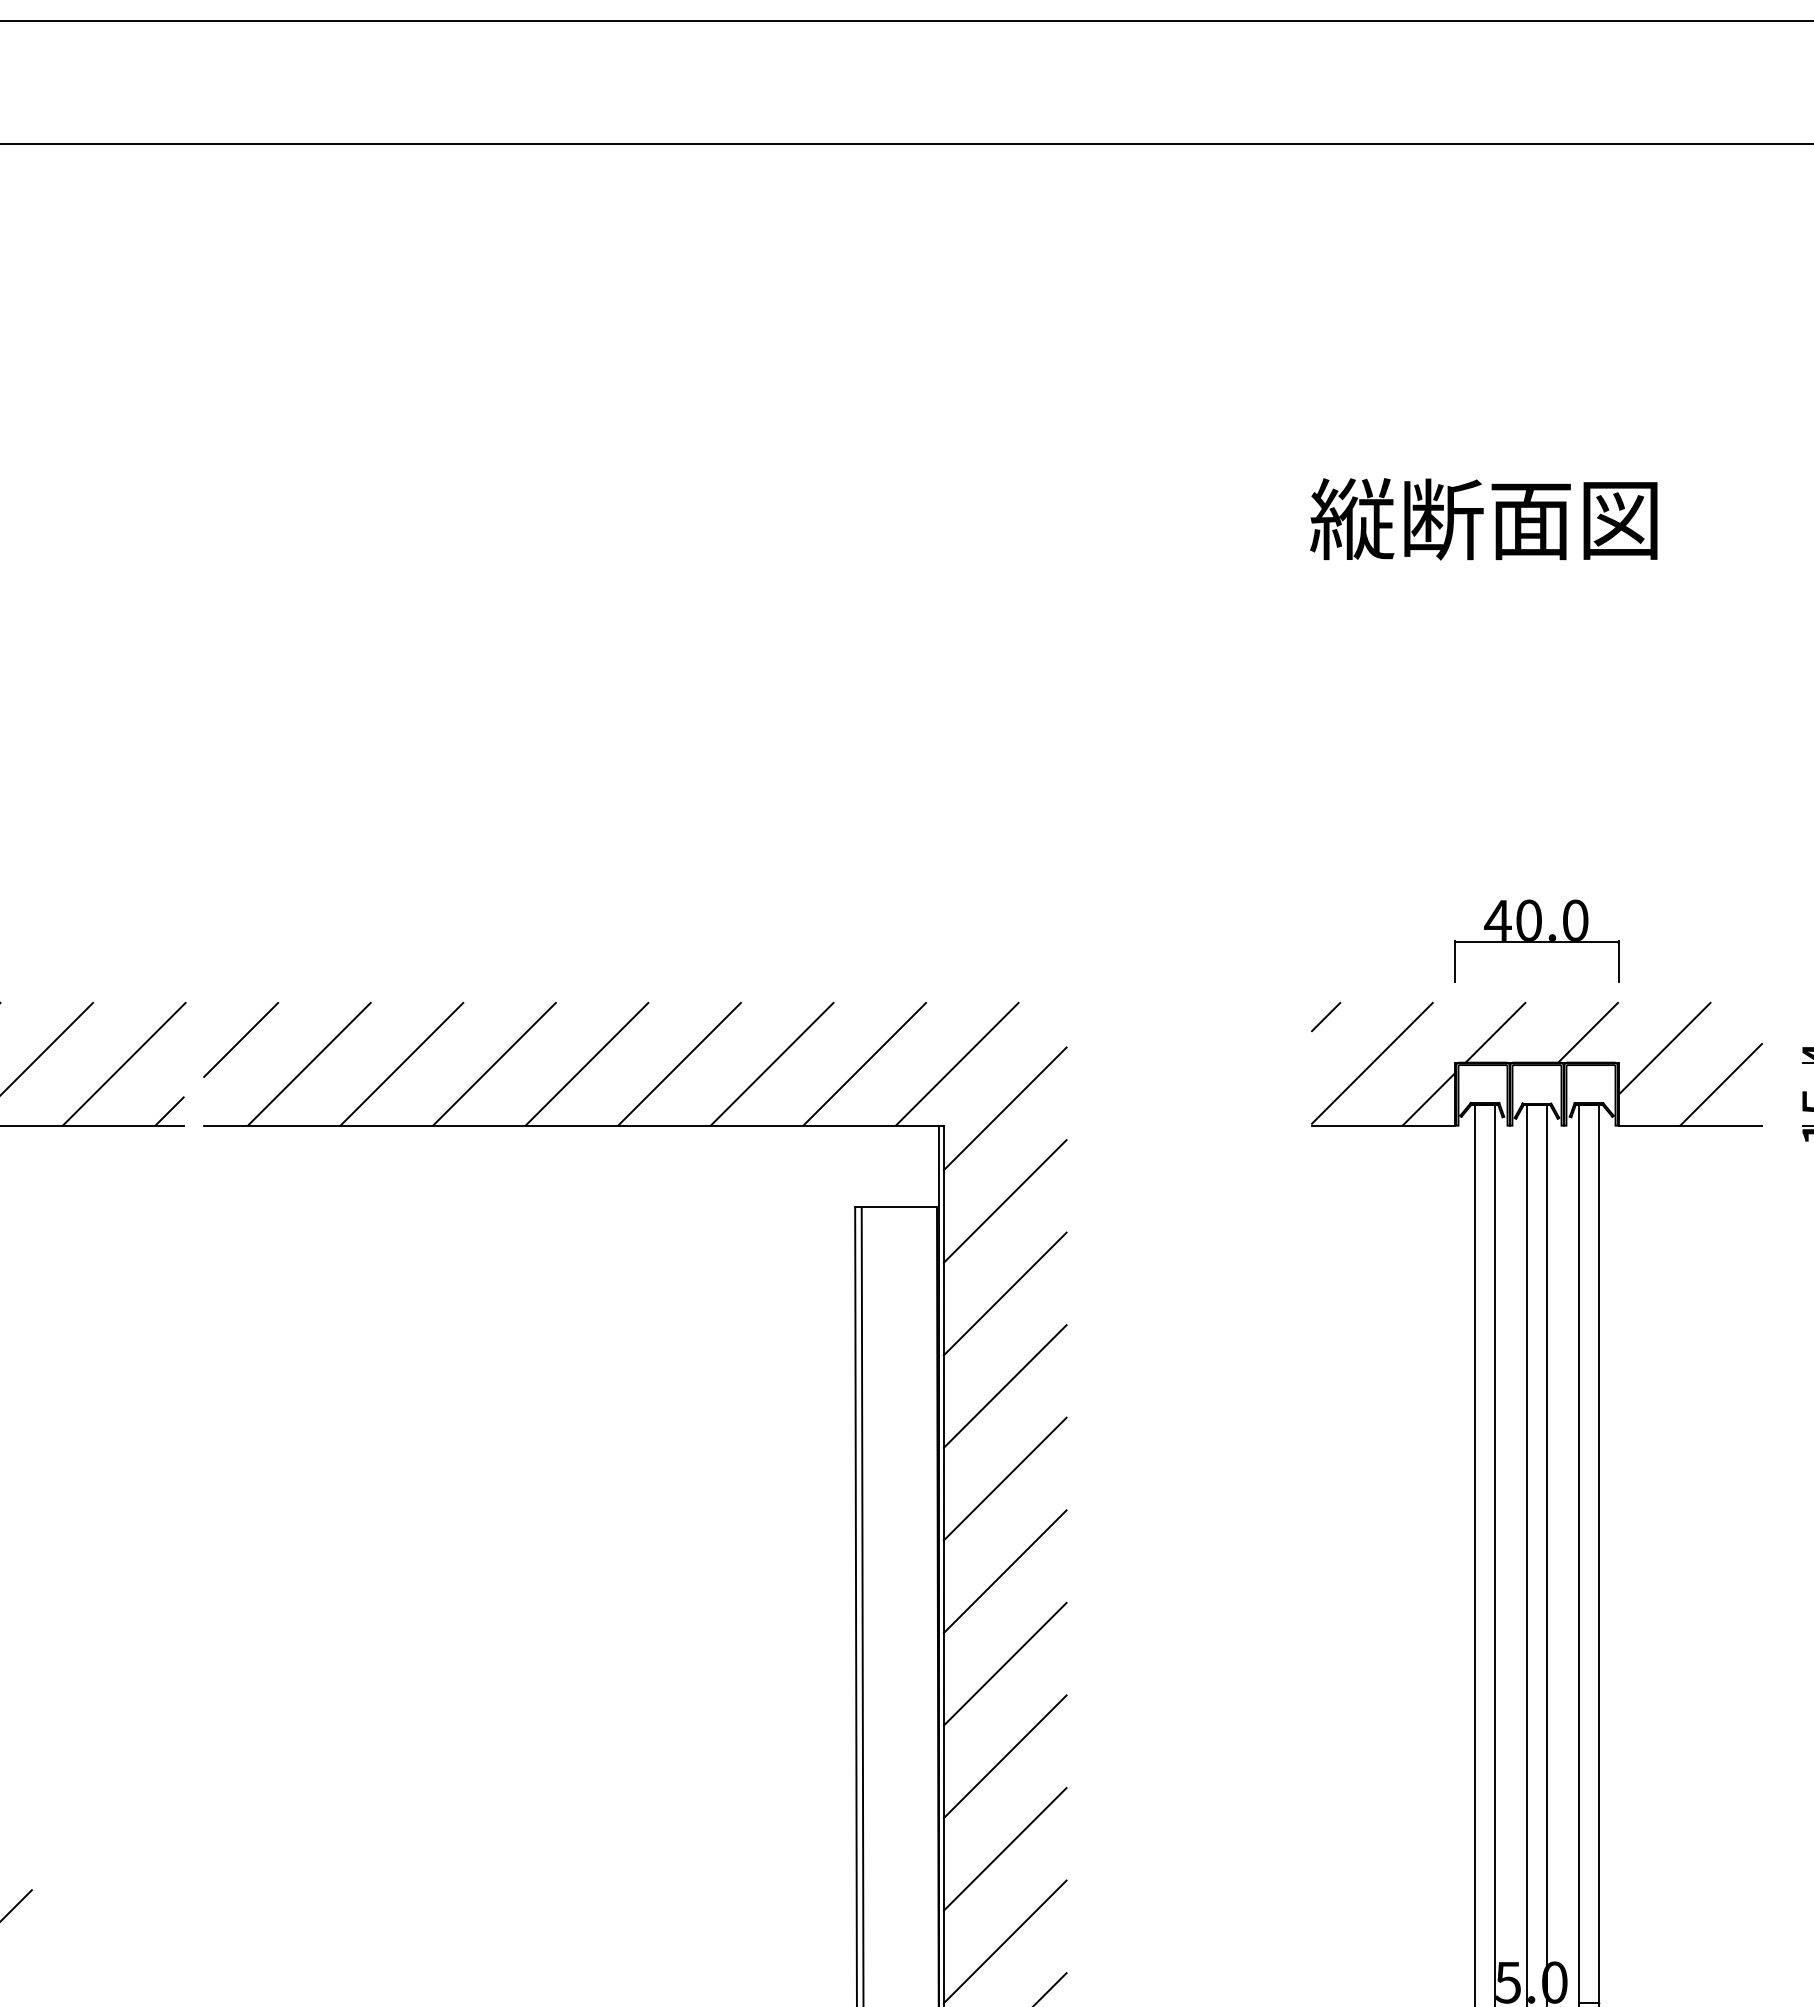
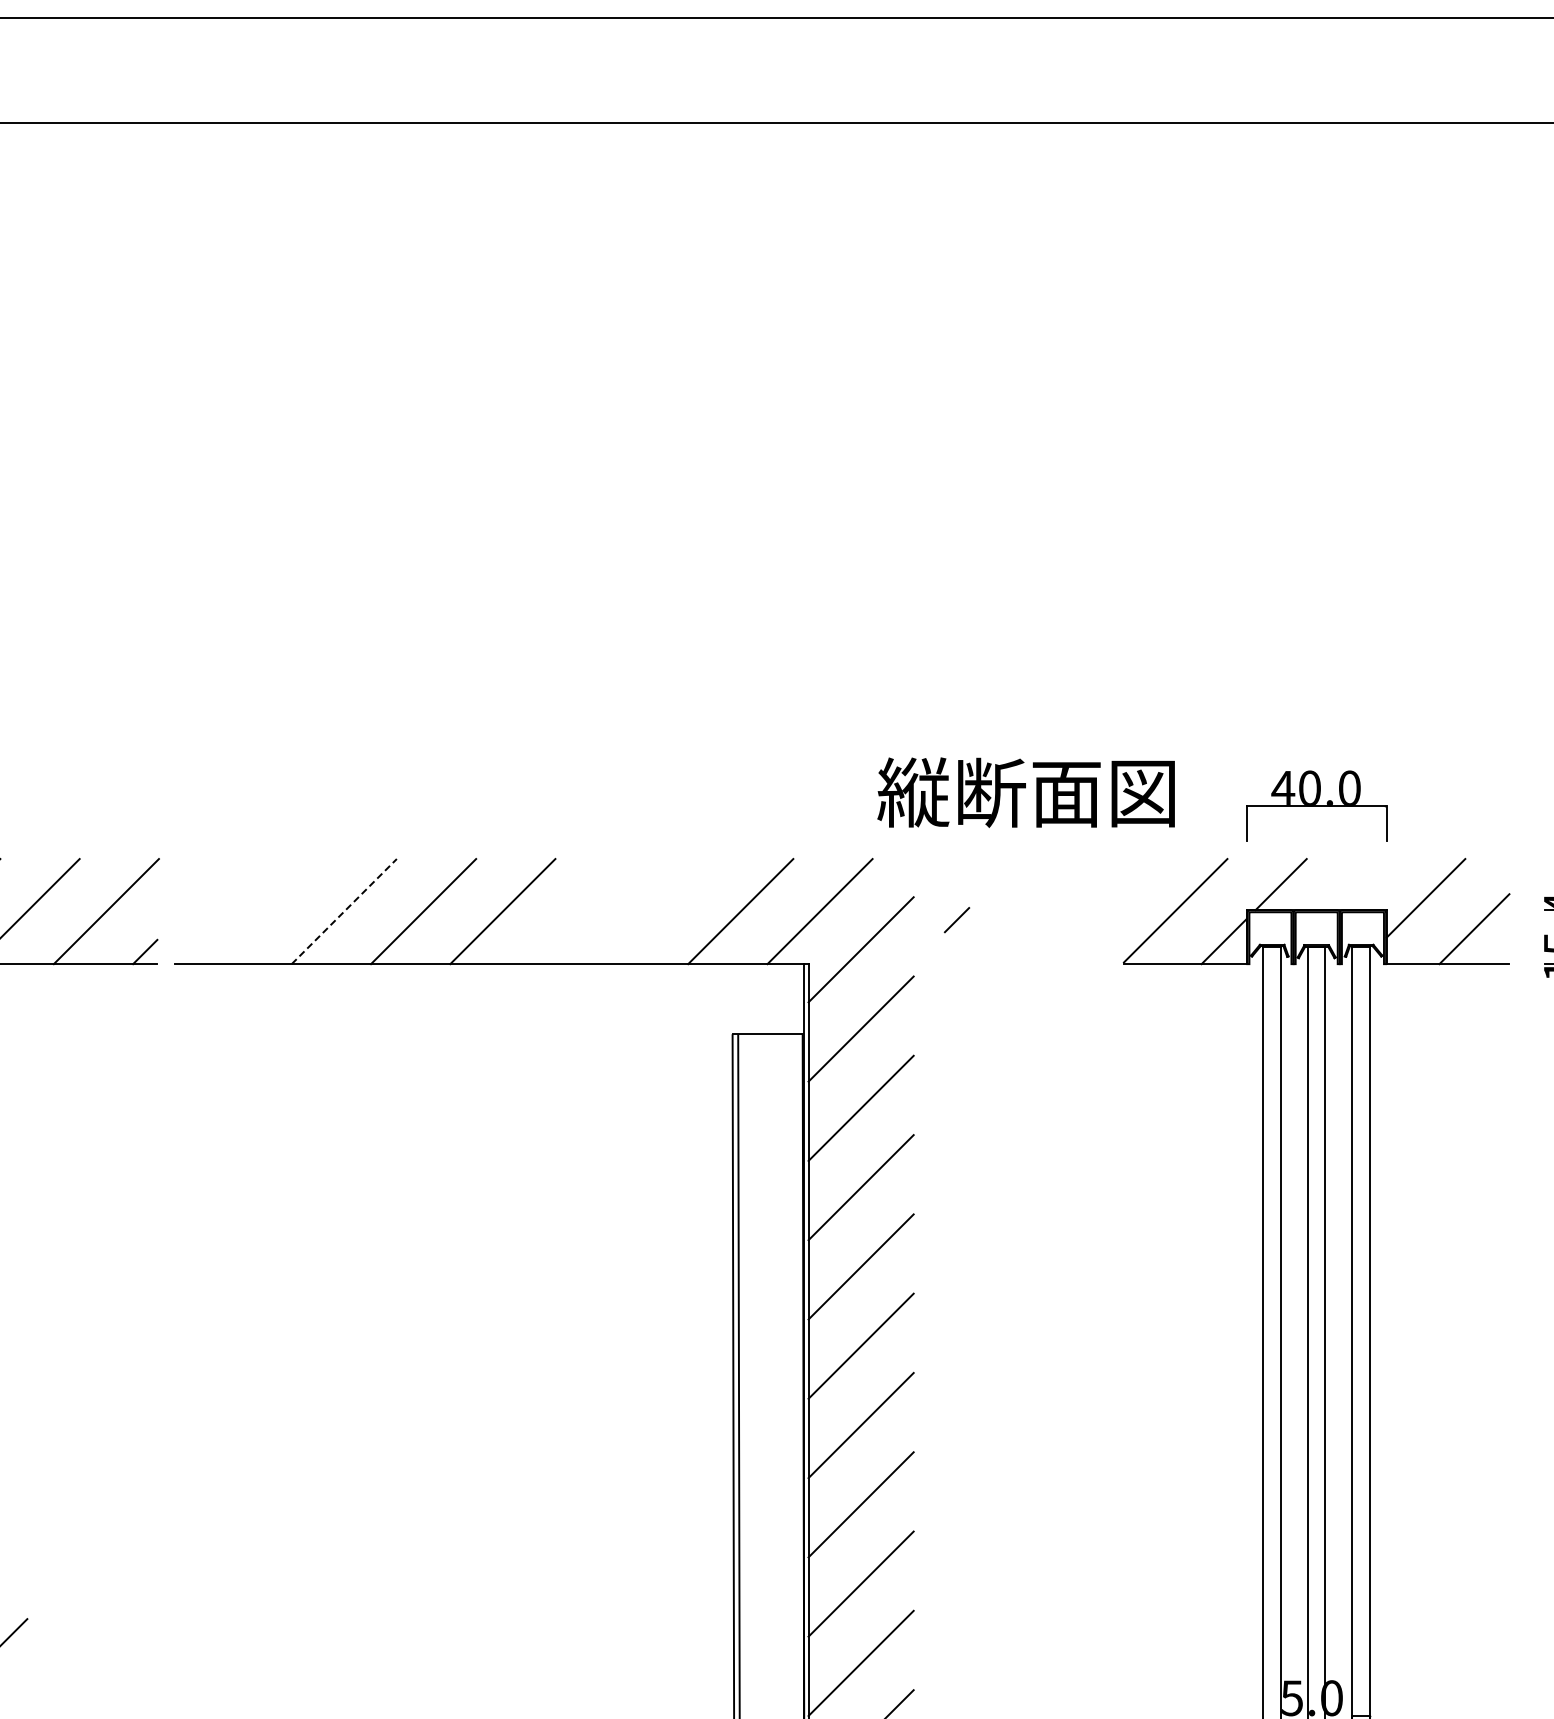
text: (1483, 519) -> (1025, 792), moved
line: (1325, 1017) -> (956, 920), moved
line: (1588, 1032) -> (1360, 884), removed
line: (241, 1039) -> (206, 890), removed
line: (308, 1064) -> (264, 911), removed
line: (402, 1064) -> (344, 911), solid -> dashed
line: (678, 1064) -> (581, 911), removed
line: (772, 1064) -> (661, 911), removed

